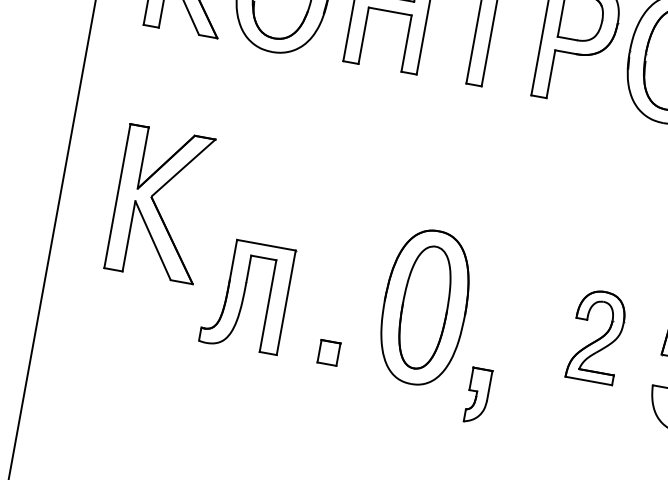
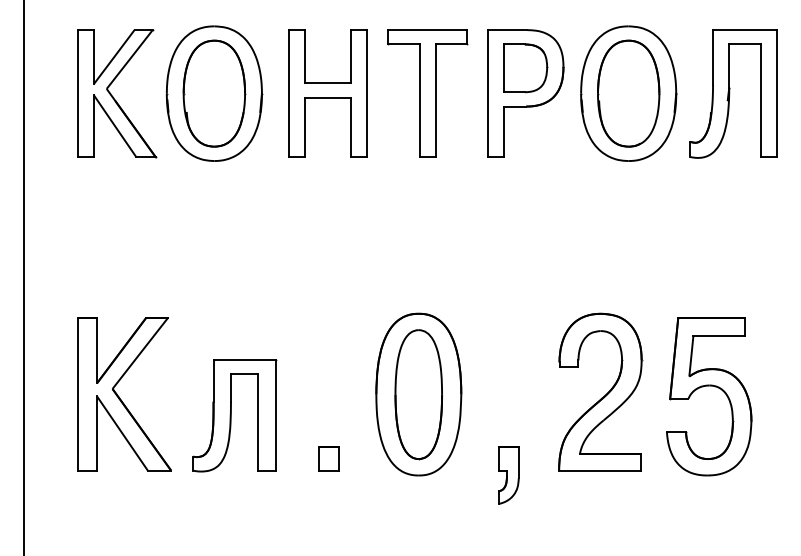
part: (161, 204) -> (124, 394), moved
part: (597, 335) -> (600, 391), size x1.67
part: (477, 396) -> (508, 475), moved

